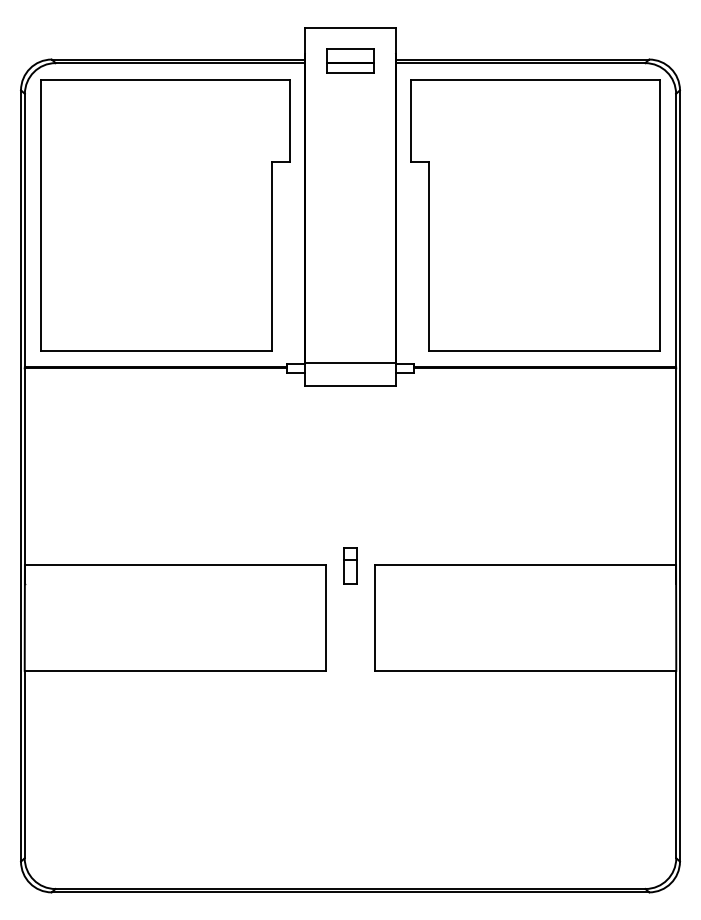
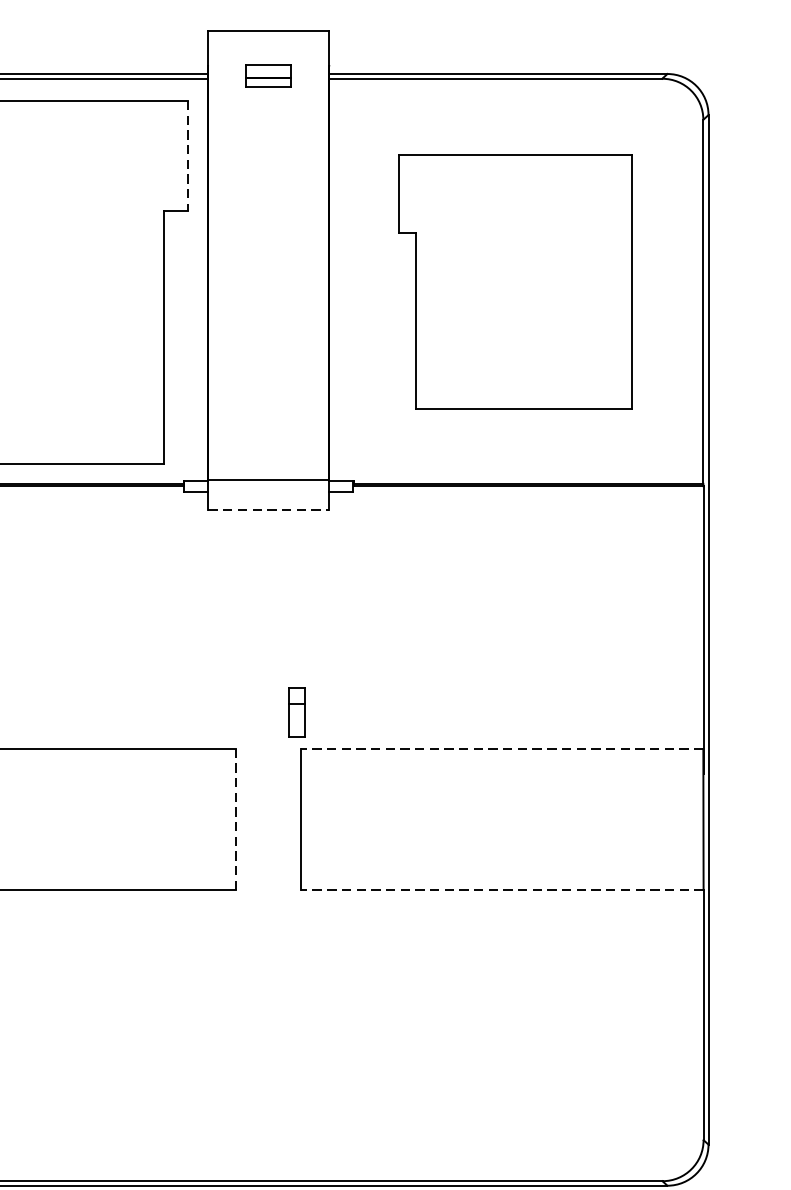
part: (350, 60) -> (268, 75), size x0.7
line: (289, 121) -> (187, 156), solid -> dashed
part: (535, 215) -> (515, 282), size x0.7
line: (350, 386) -> (268, 510), solid -> dashed
part: (350, 565) -> (296, 711), moved
line: (525, 565) -> (502, 749), solid -> dashed
line: (326, 618) -> (236, 820), solid -> dashed
line: (525, 670) -> (502, 889), solid -> dashed

